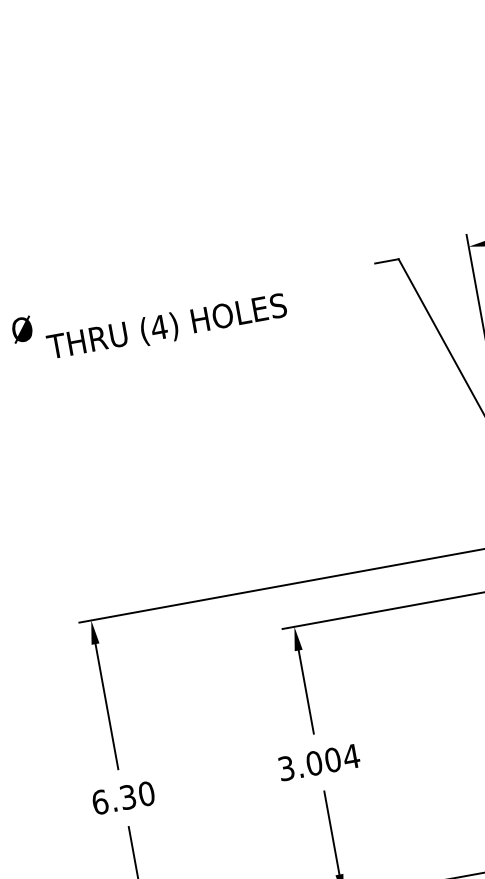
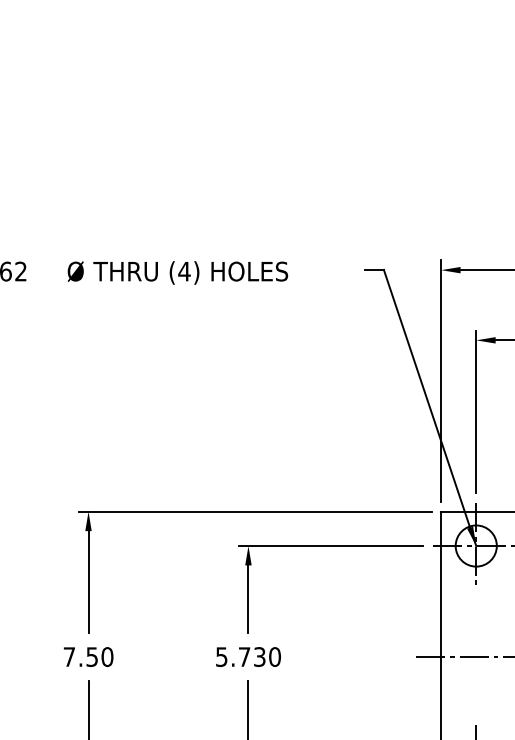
text: (166, 327) -> (190, 272), moved
text: (319, 763) -> (248, 657), 3.004 -> 5.730
text: (113, 799) -> (80, 656), 6.30 -> 7.50

